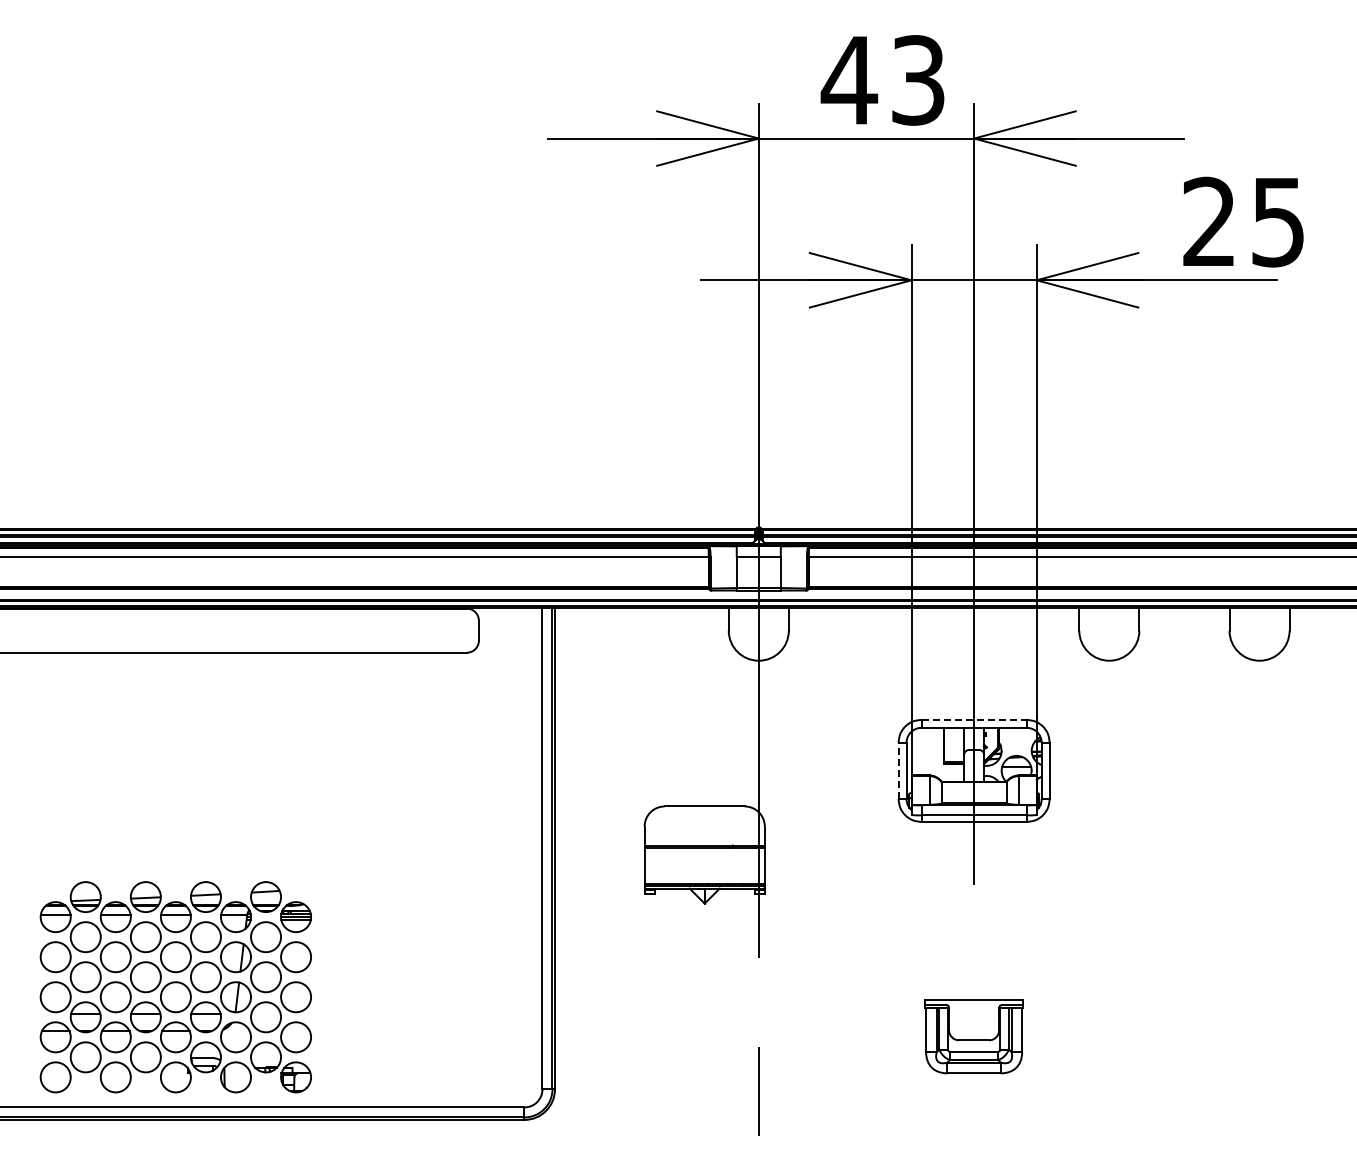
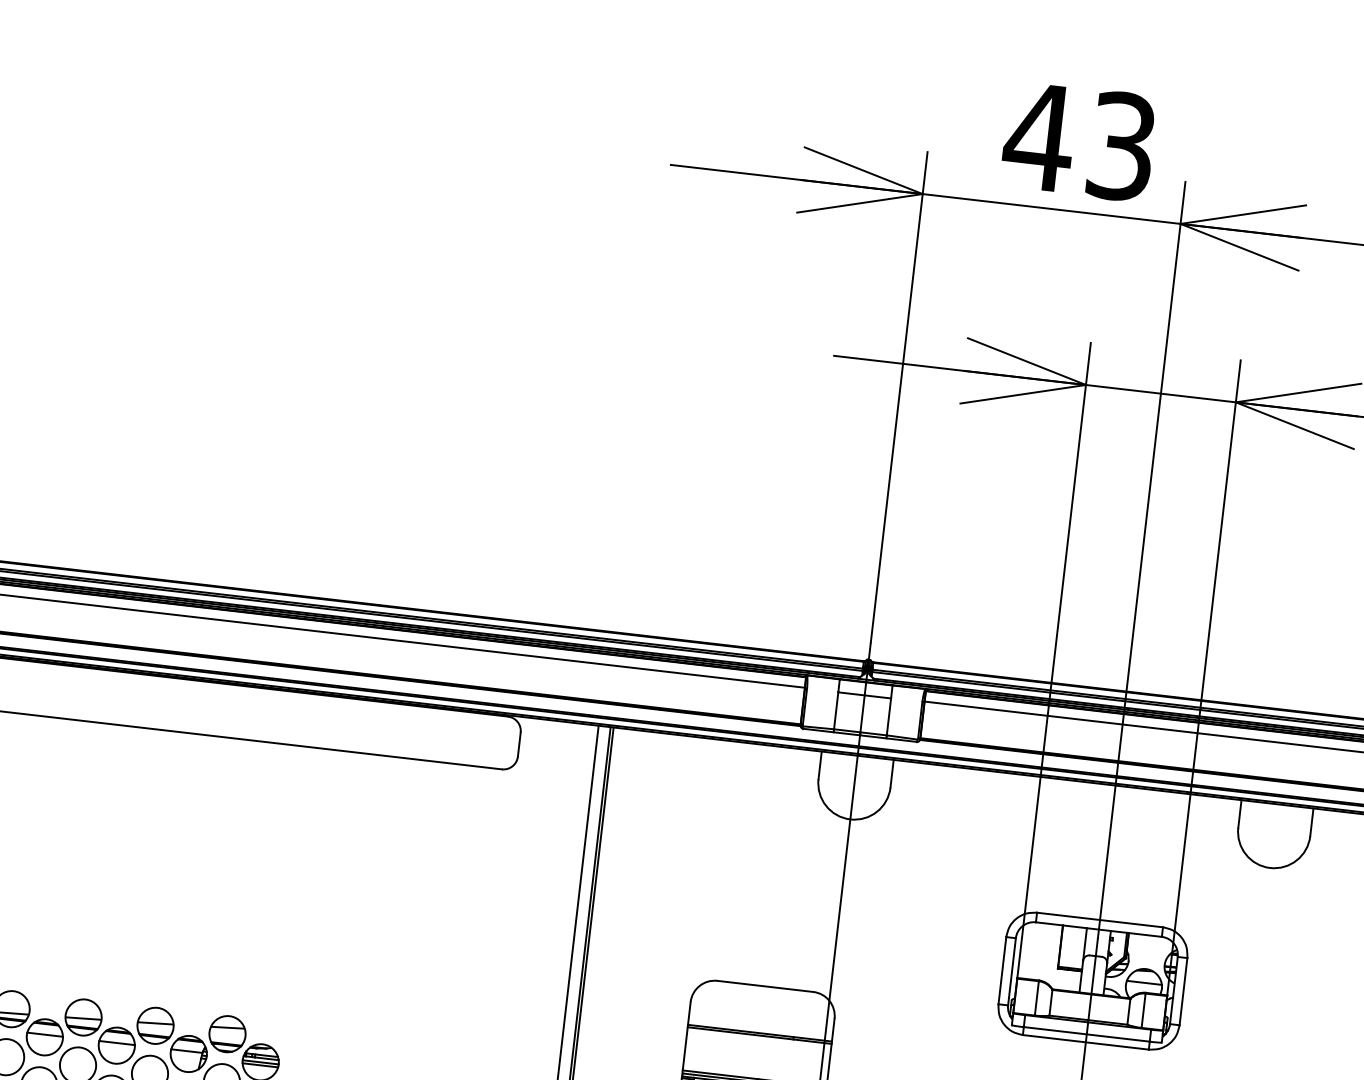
line: (974, 719) -> (1100, 919), dashed -> solid
line: (898, 770) -> (1002, 970), dashed -> solid

